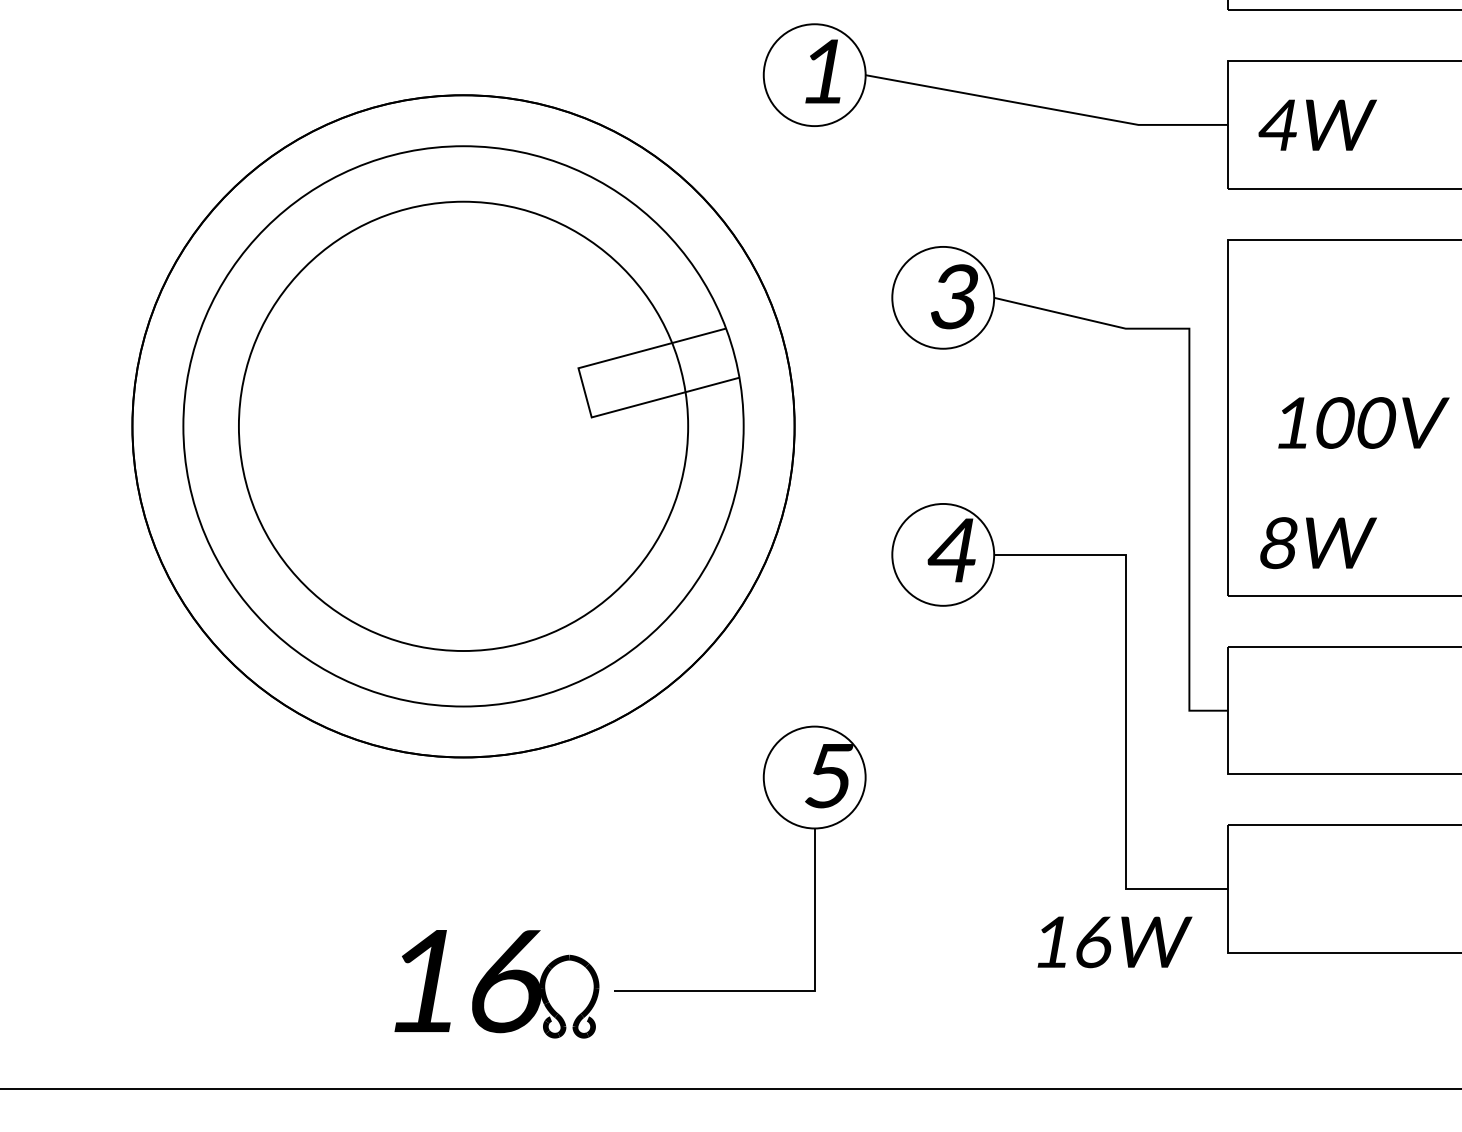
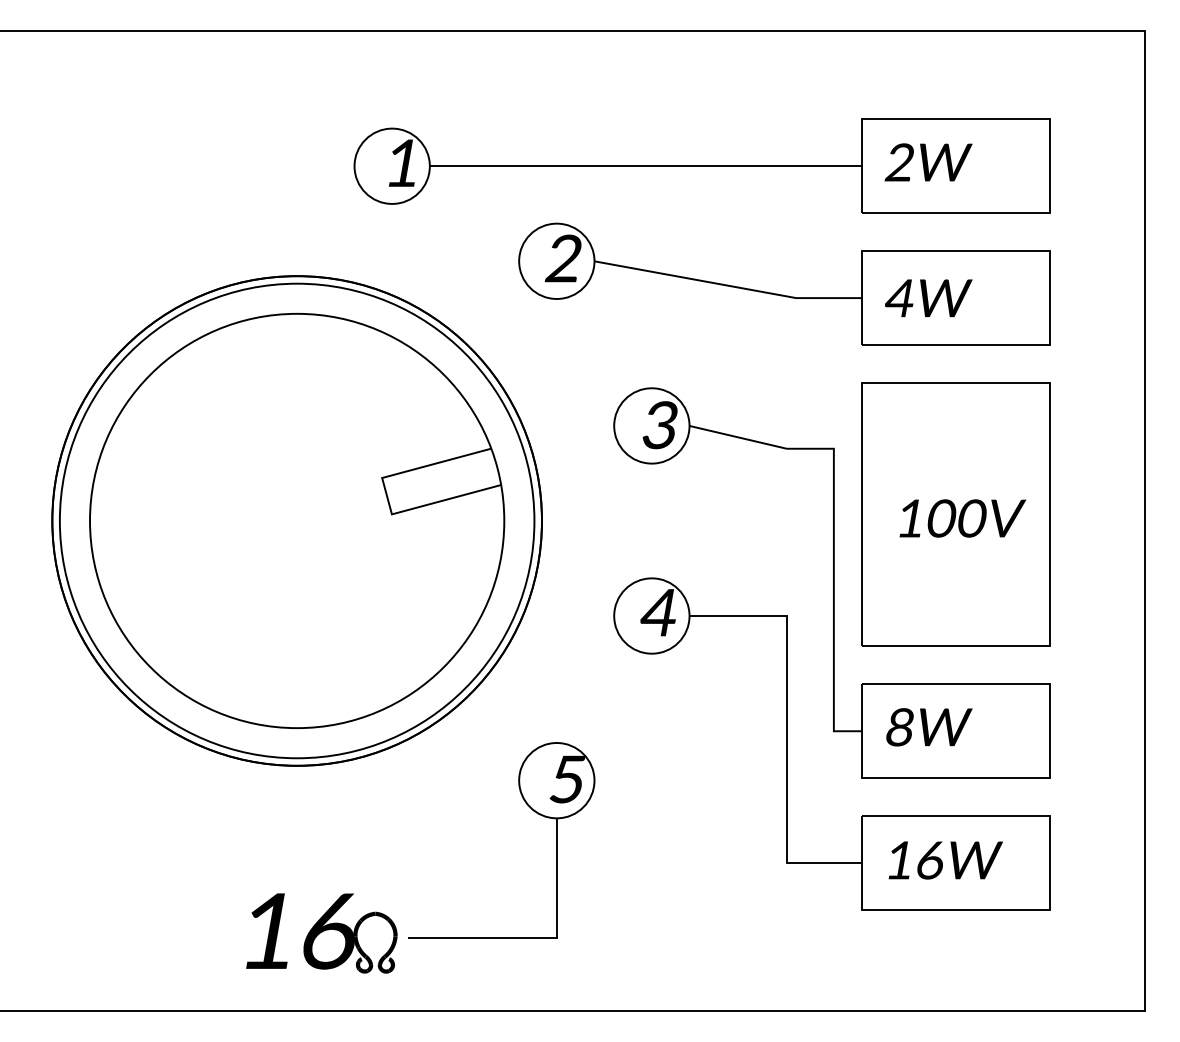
text: (822, 71) -> (562, 258), 1 -> 2
circle: (462, 425) -> (296, 520), size x1.43
text: (1318, 543) -> (929, 727), moved
text: (1114, 942) -> (945, 860), moved

